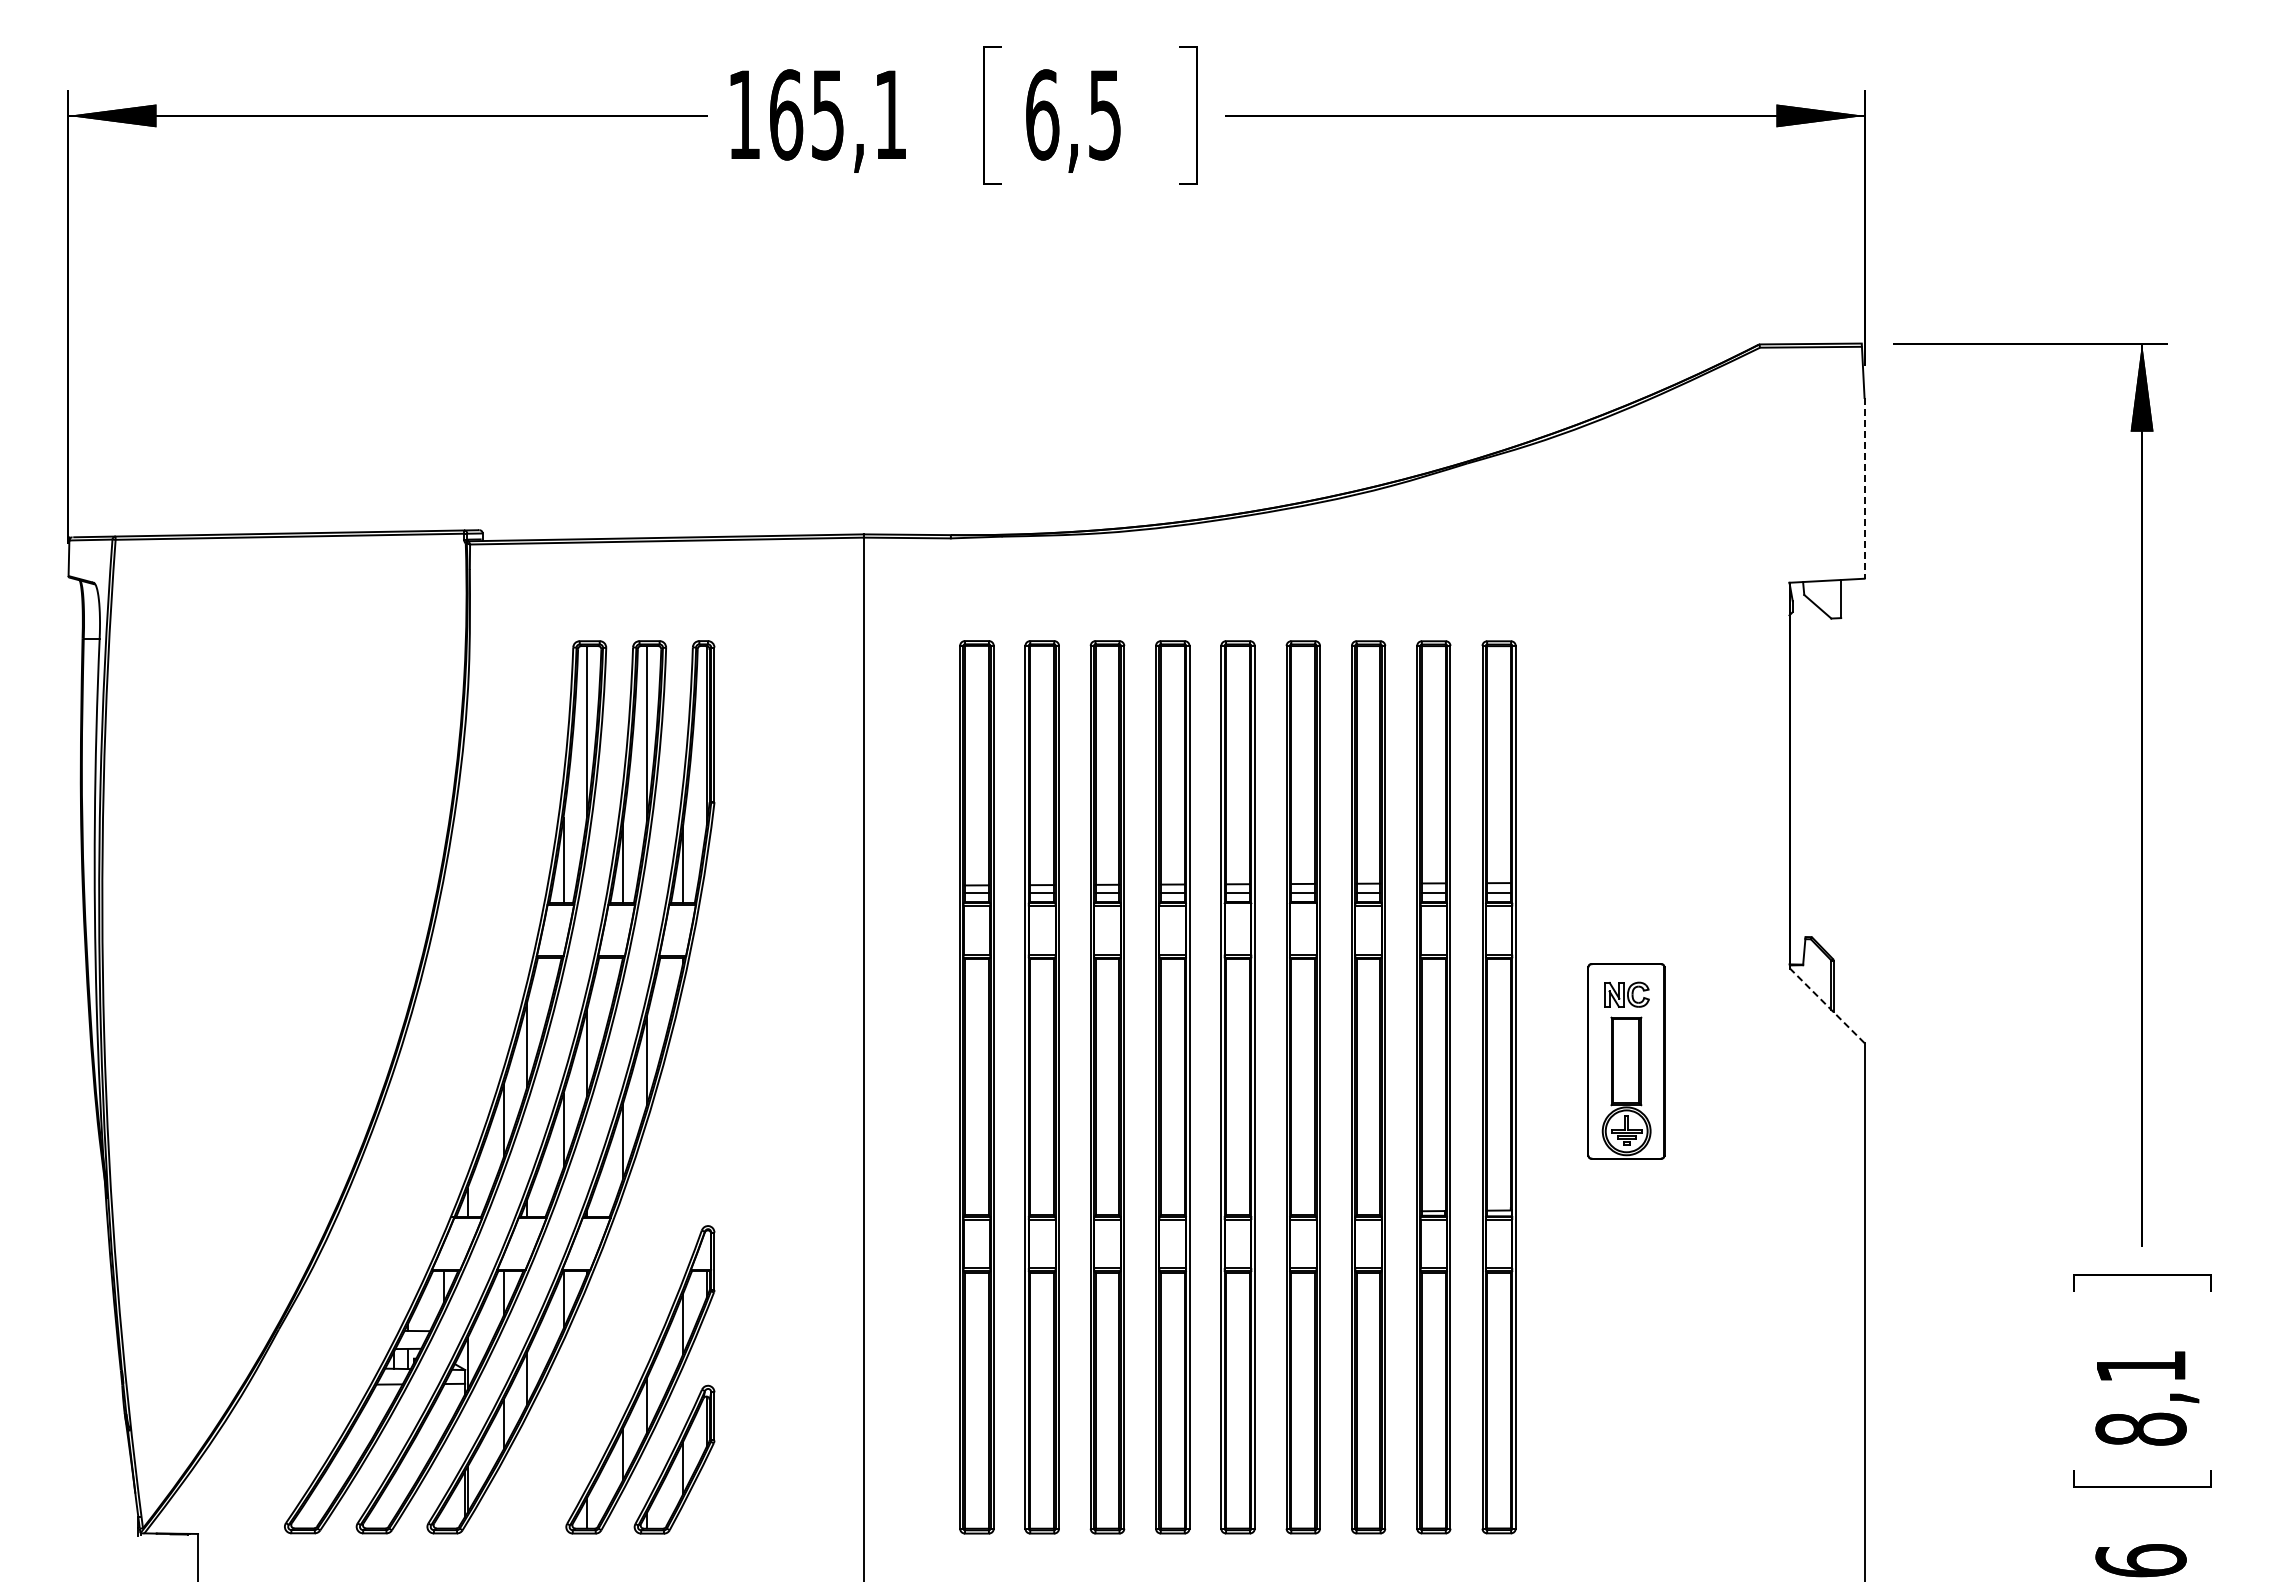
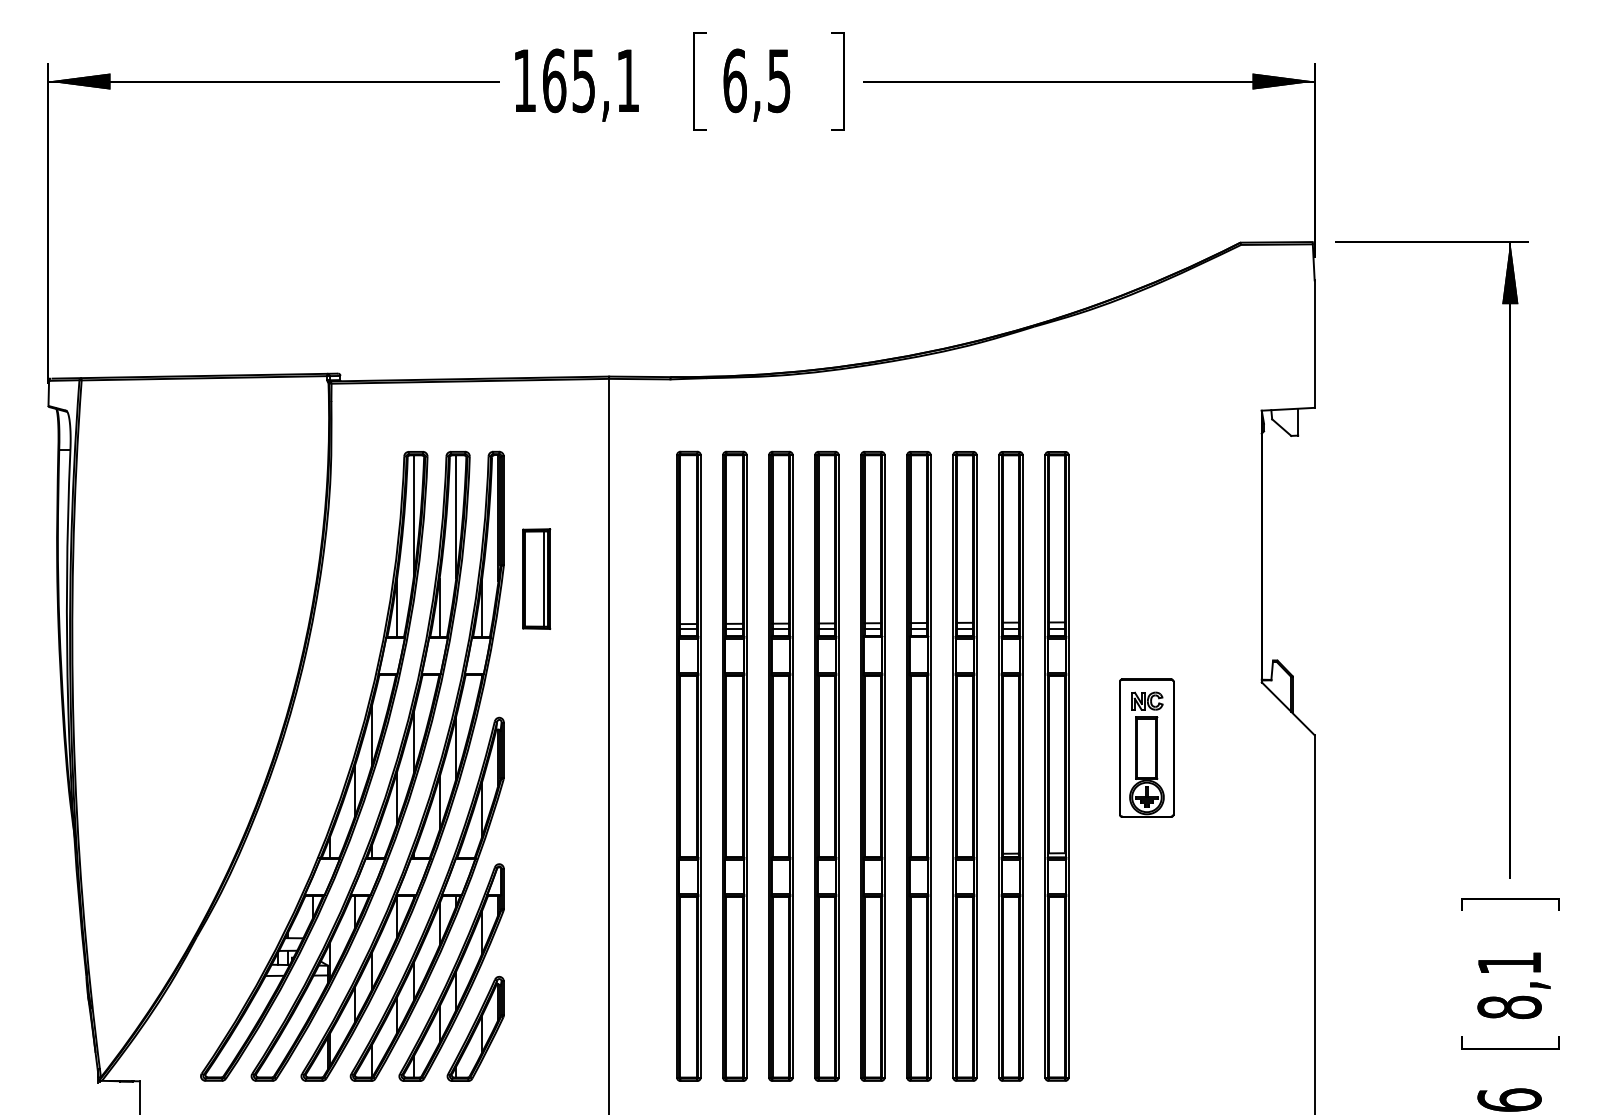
line: (1864, 488) -> (1314, 344), dashed -> solid
part: (761, 821) -> (537, 579), added
line: (1826, 1005) -> (1287, 708), dashed -> solid
part: (617, 1280) -> (435, 902), added

